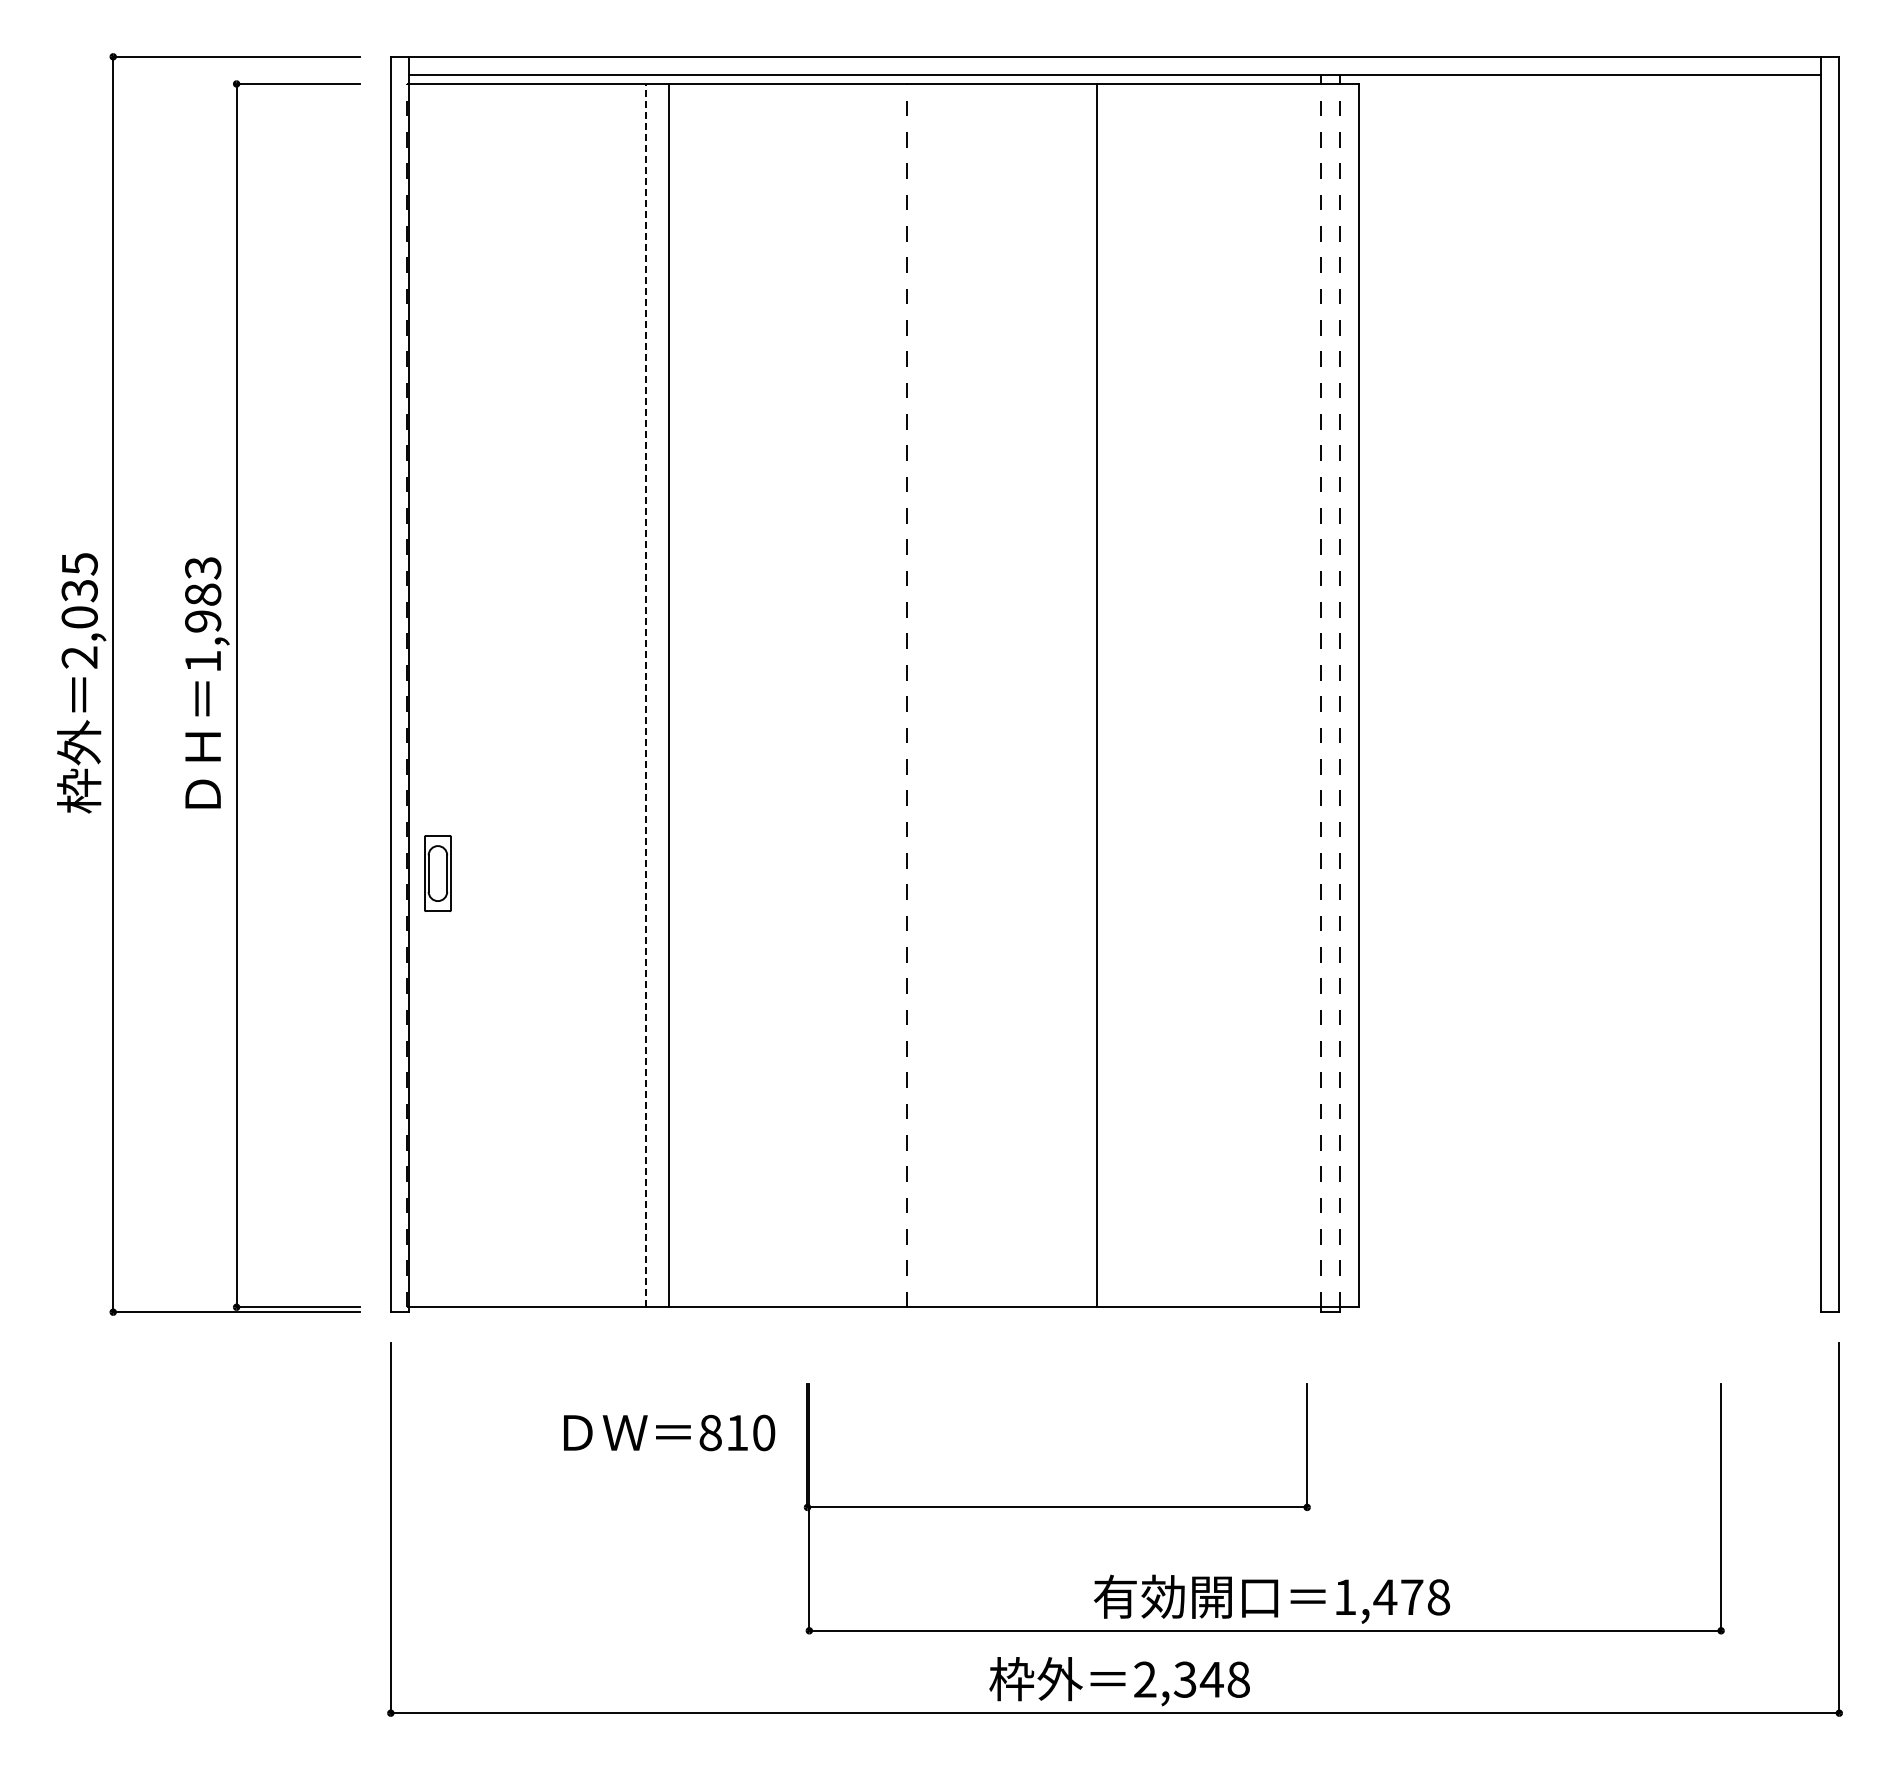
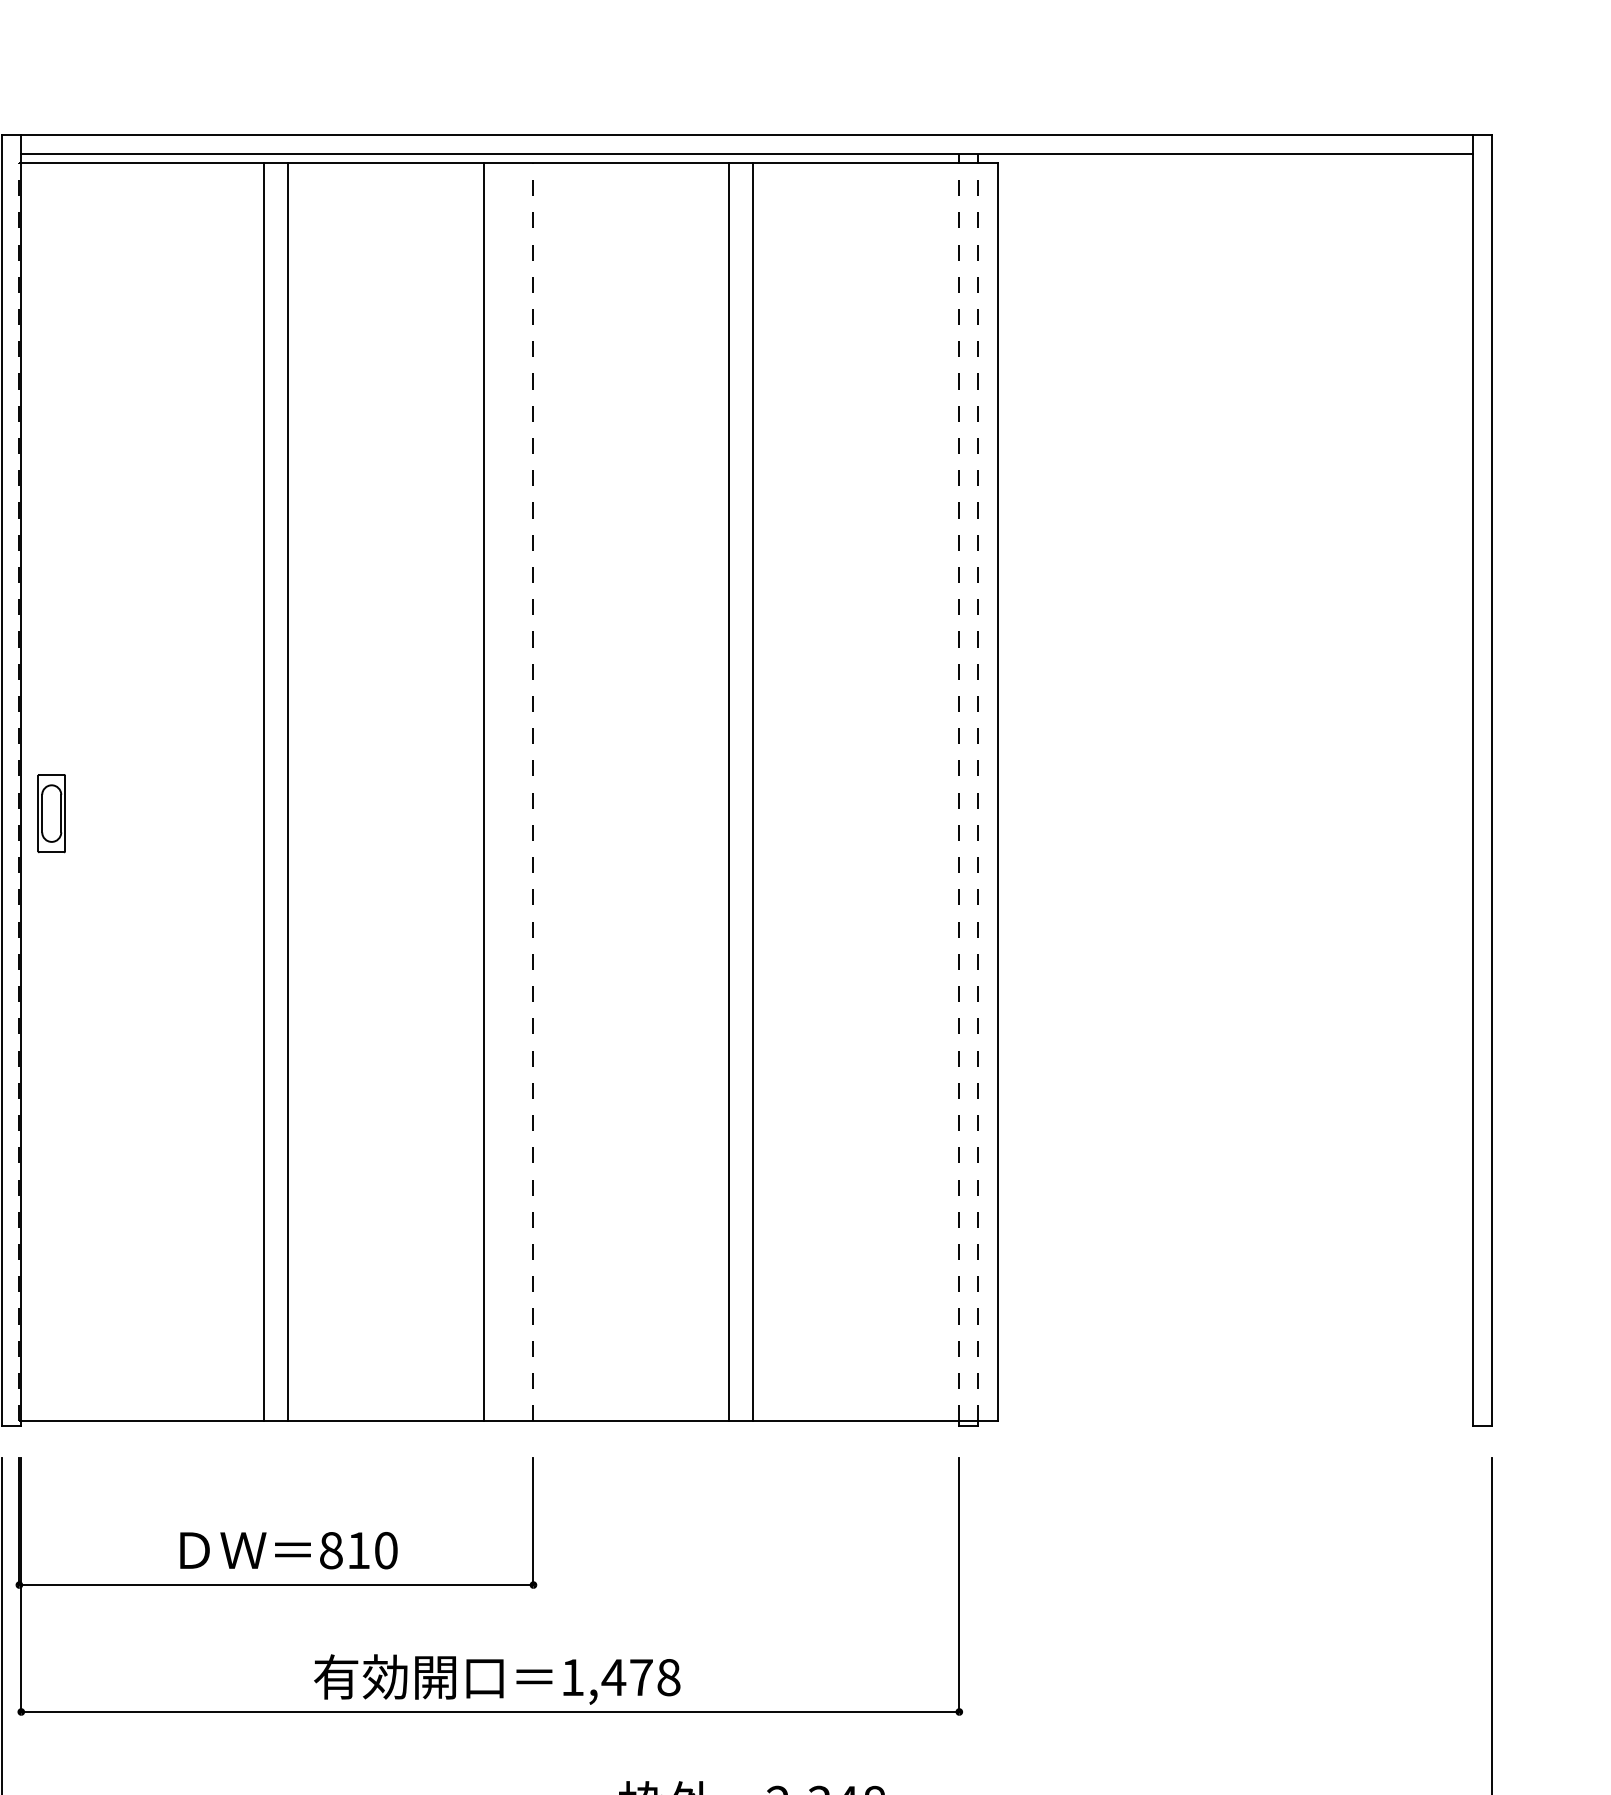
line: (645, 695) -> (264, 791), dashed -> solid
line: (859, 695) -> (484, 791), added
line: (1120, 695) -> (752, 791), added
part: (437, 873) -> (51, 813), moved
part: (1263, 1508) -> (488, 1586), moved

